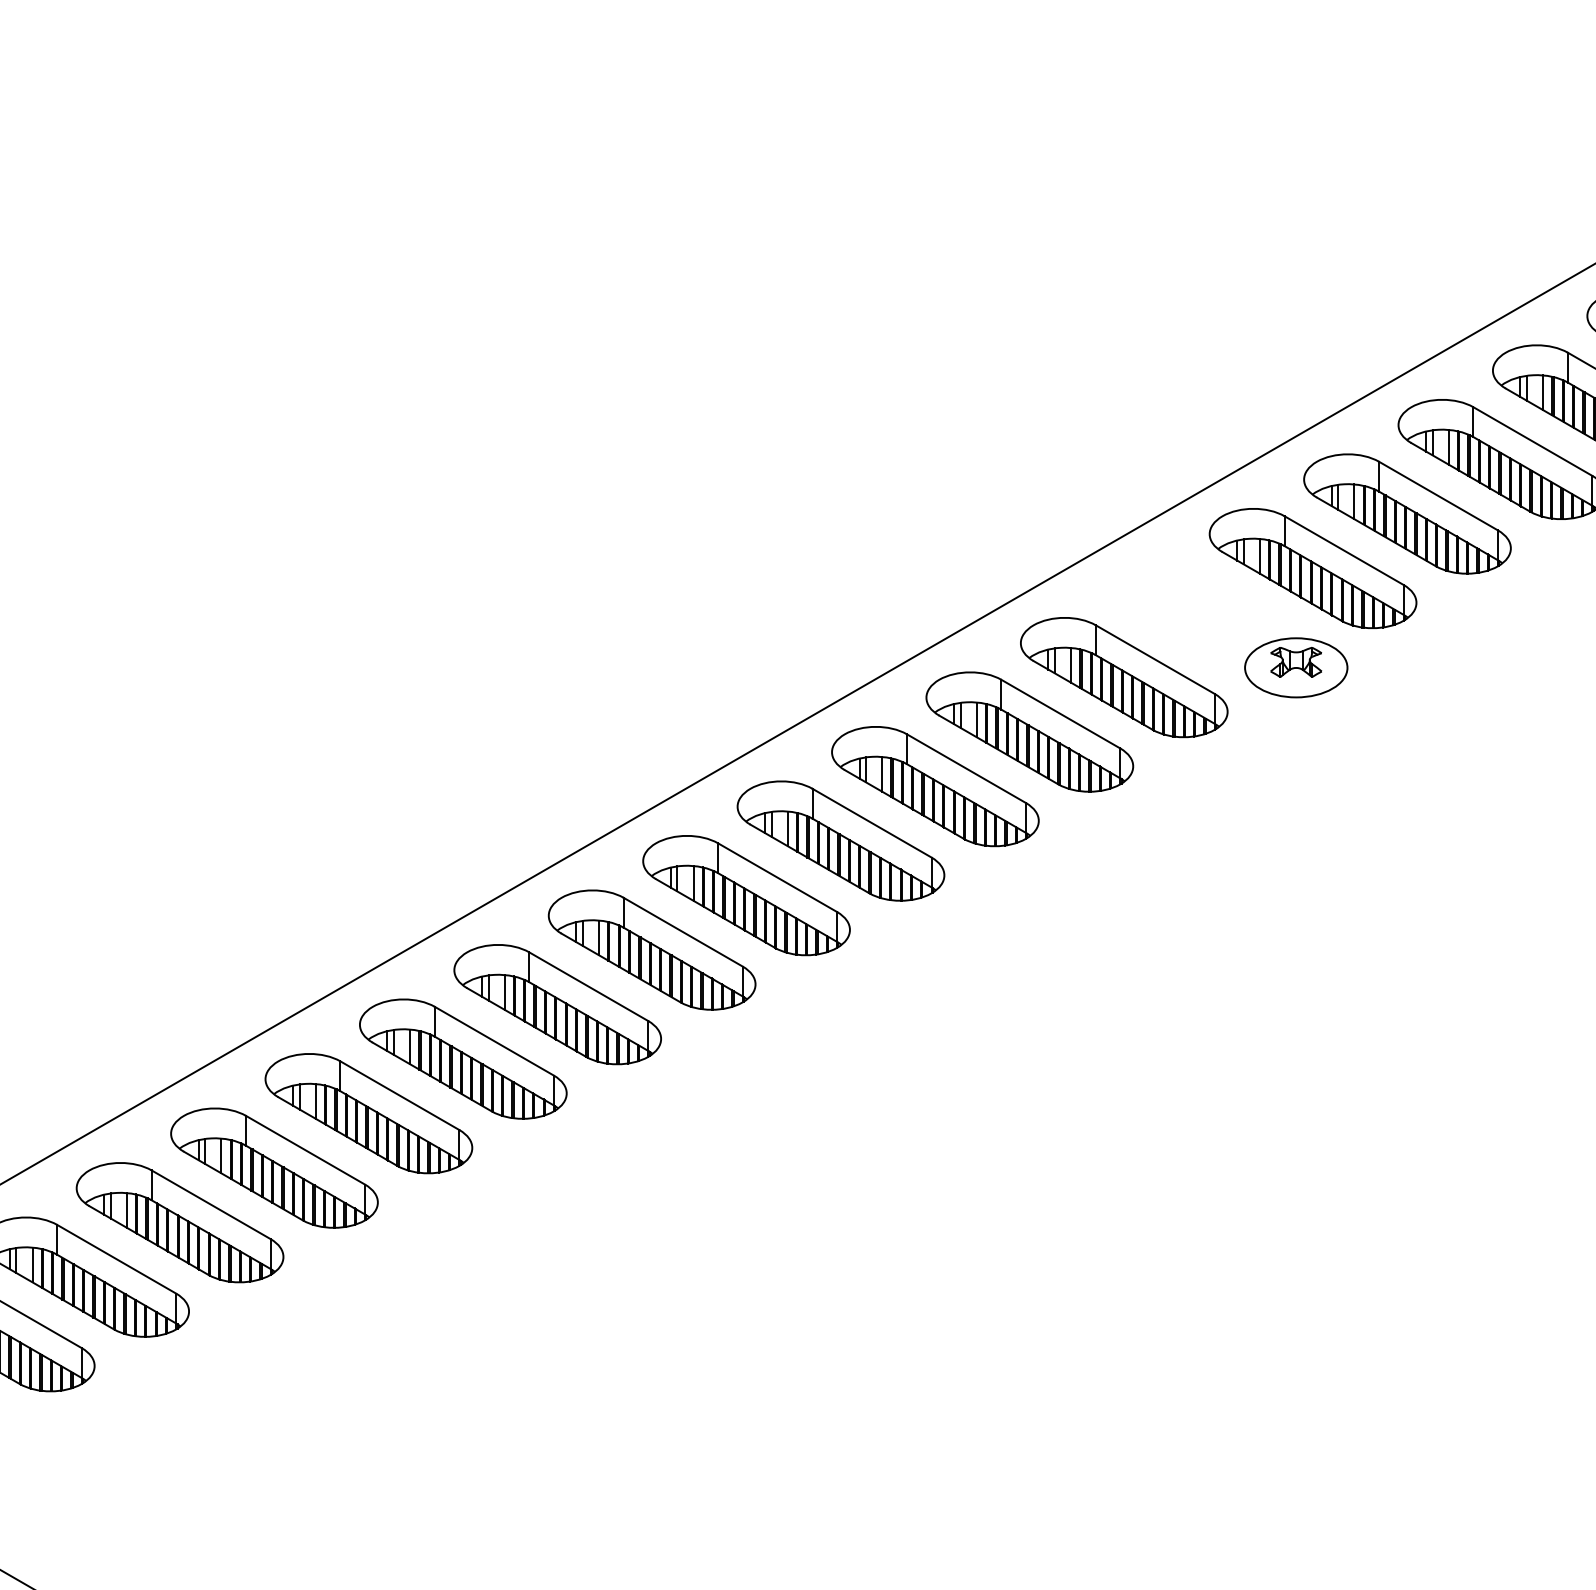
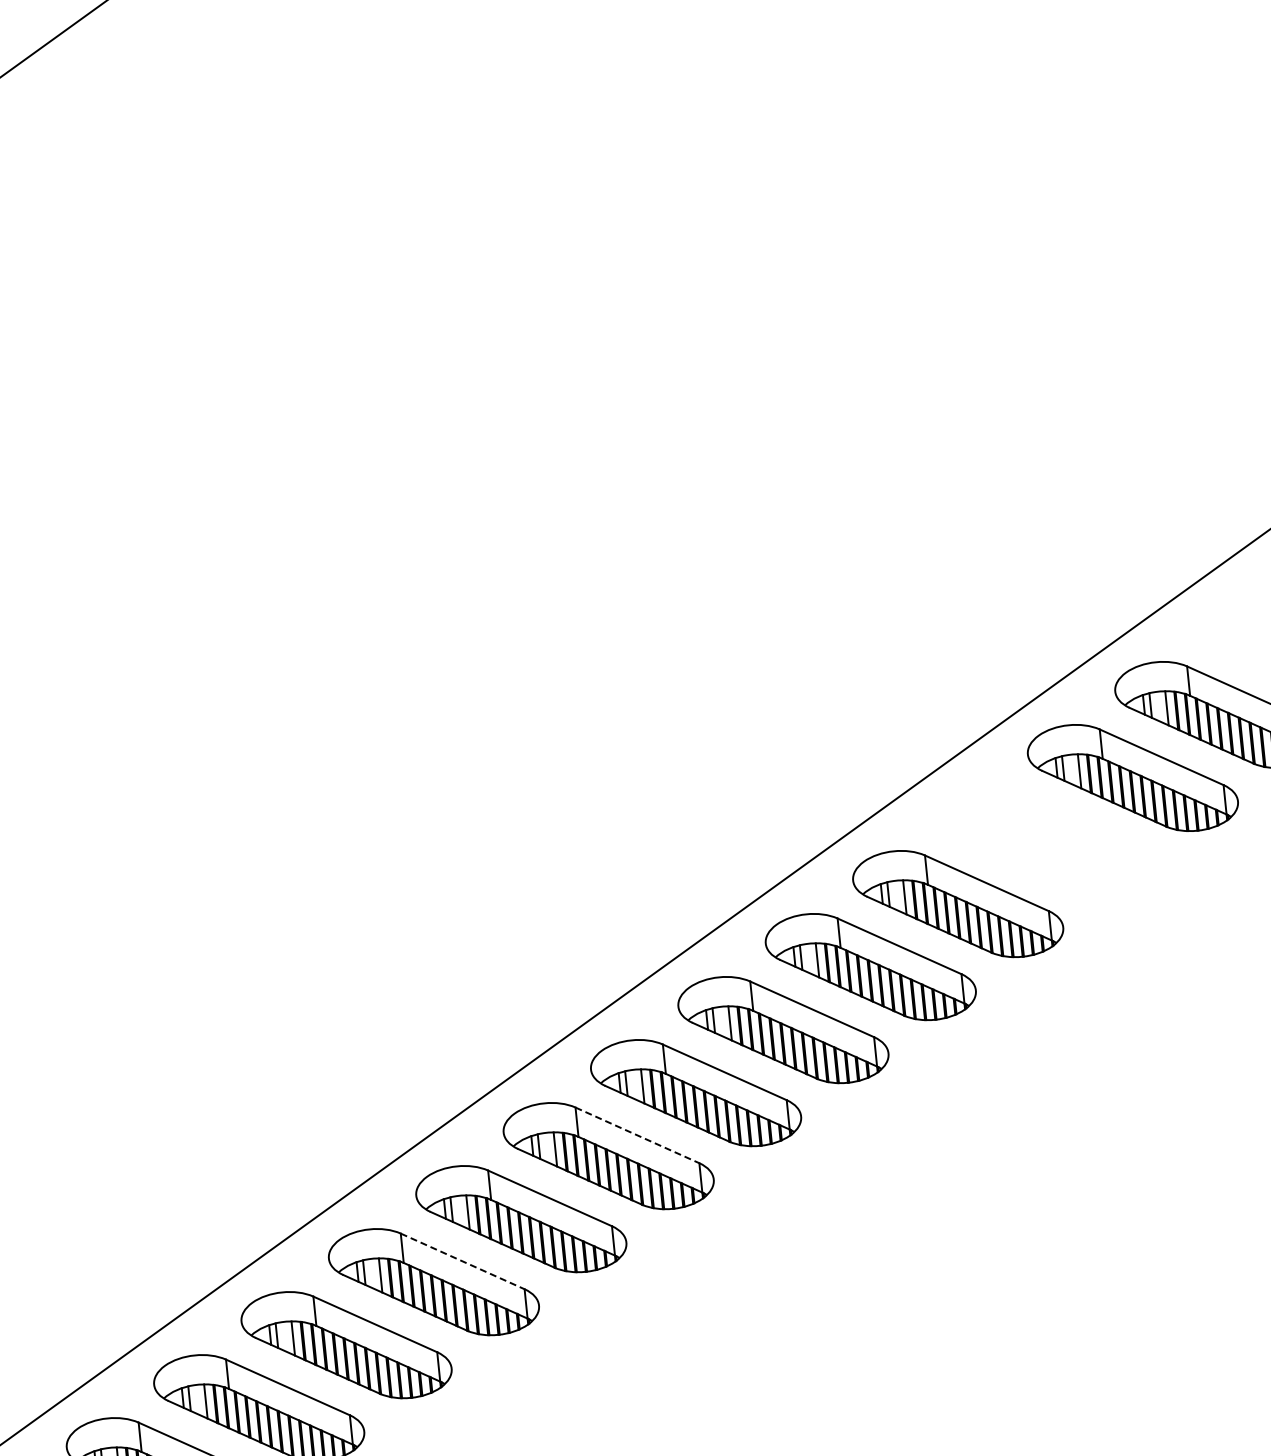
part: (935, 786) -> (1045, 840), removed
line: (494, 1041) -> (637, 1135), solid -> dashed
line: (305, 1150) -> (462, 1261), solid -> dashed

